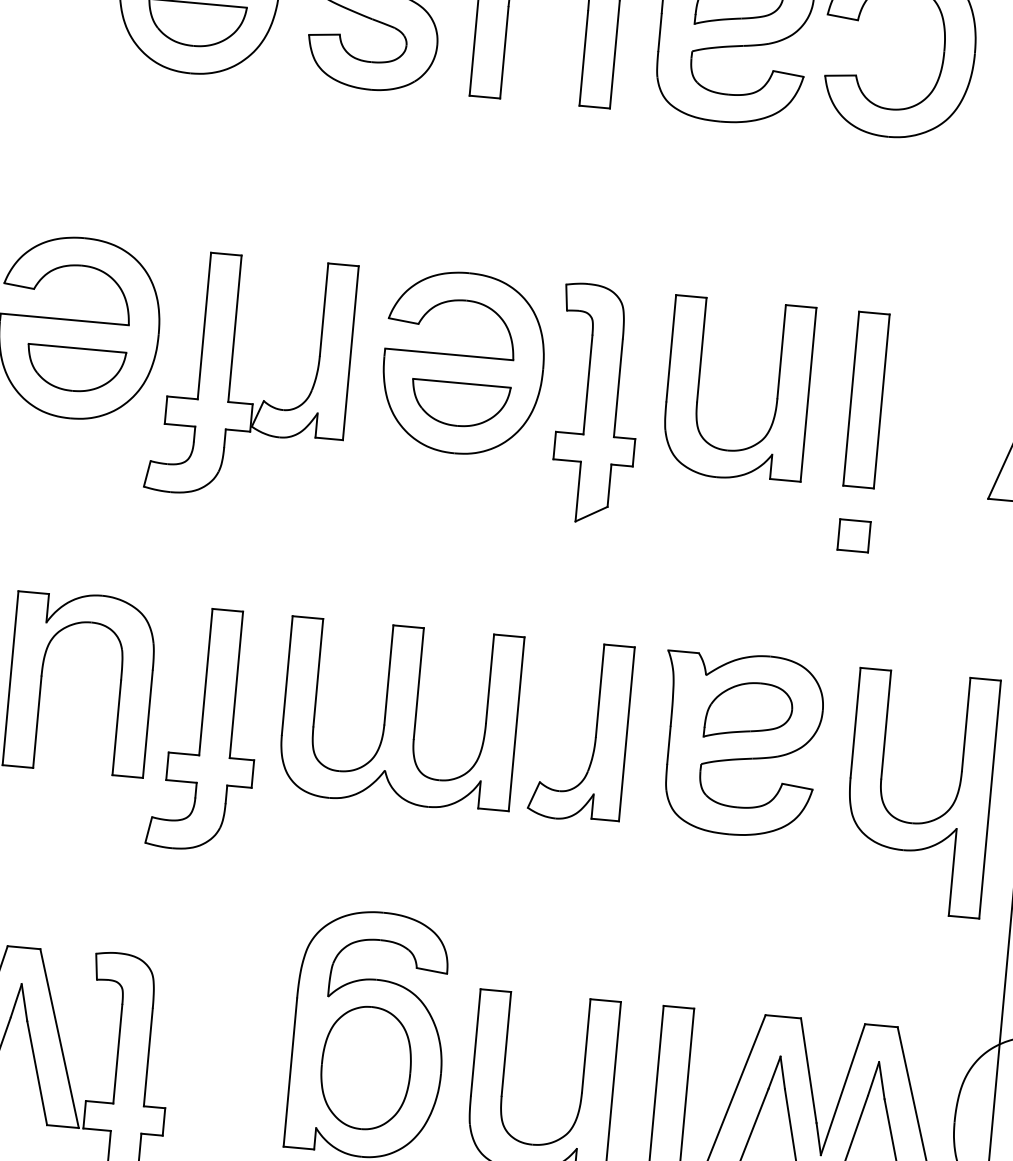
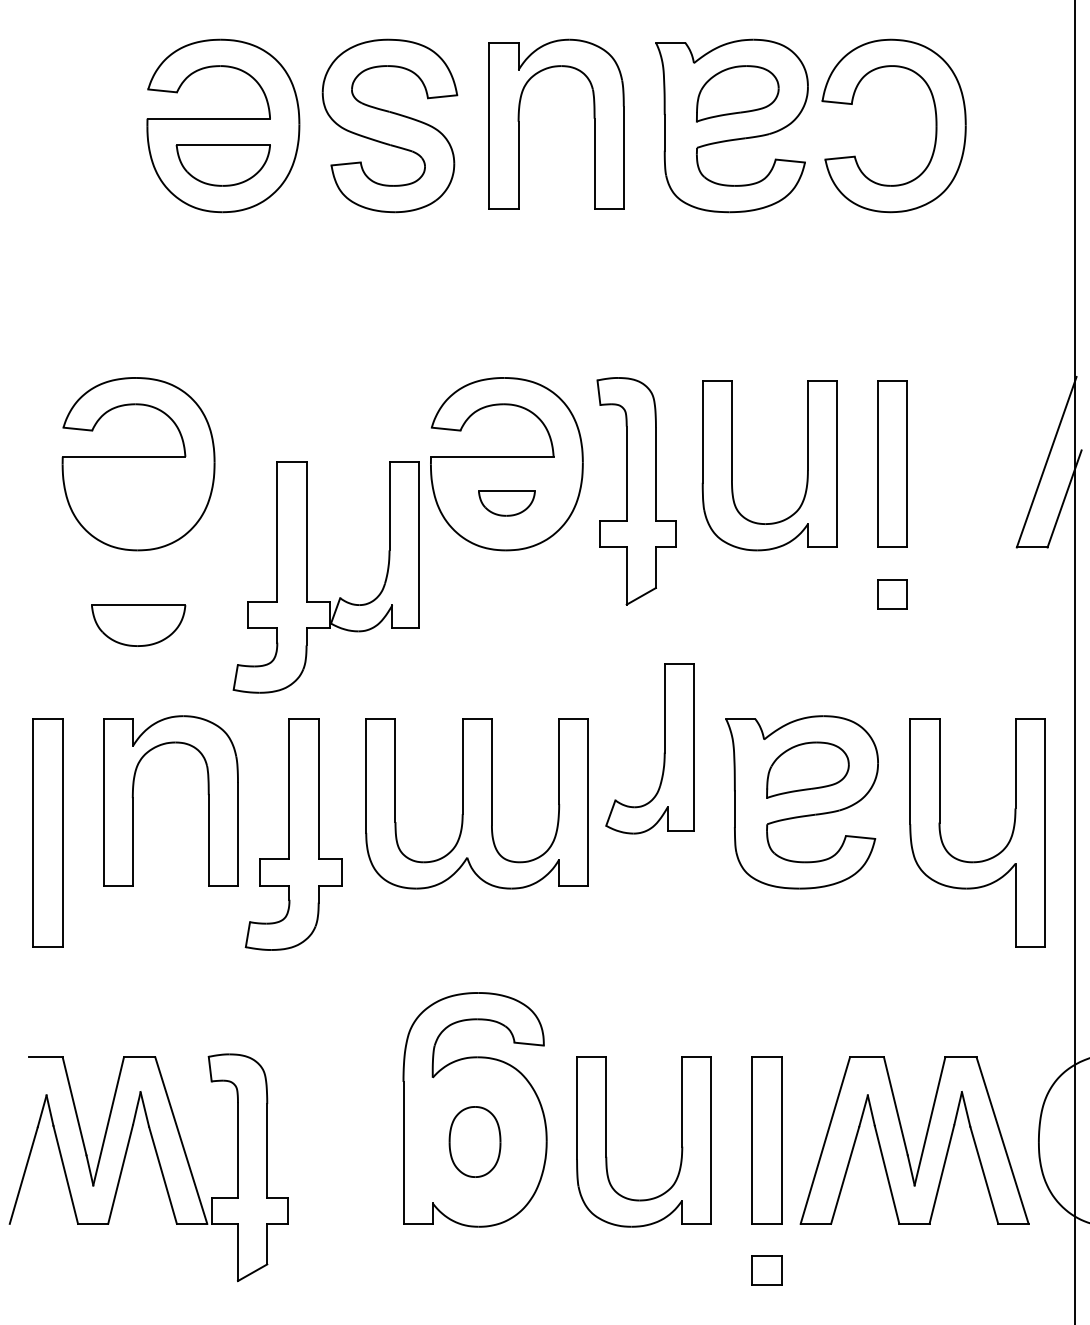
part: (75, 369) -> (138, 625), moved
part: (231, 376) -> (307, 577), moved
part: (459, 404) -> (506, 503), size x0.6
part: (594, 737) -> (663, 753), moved
part: (365, 1067) -> (474, 1141), size x0.6

